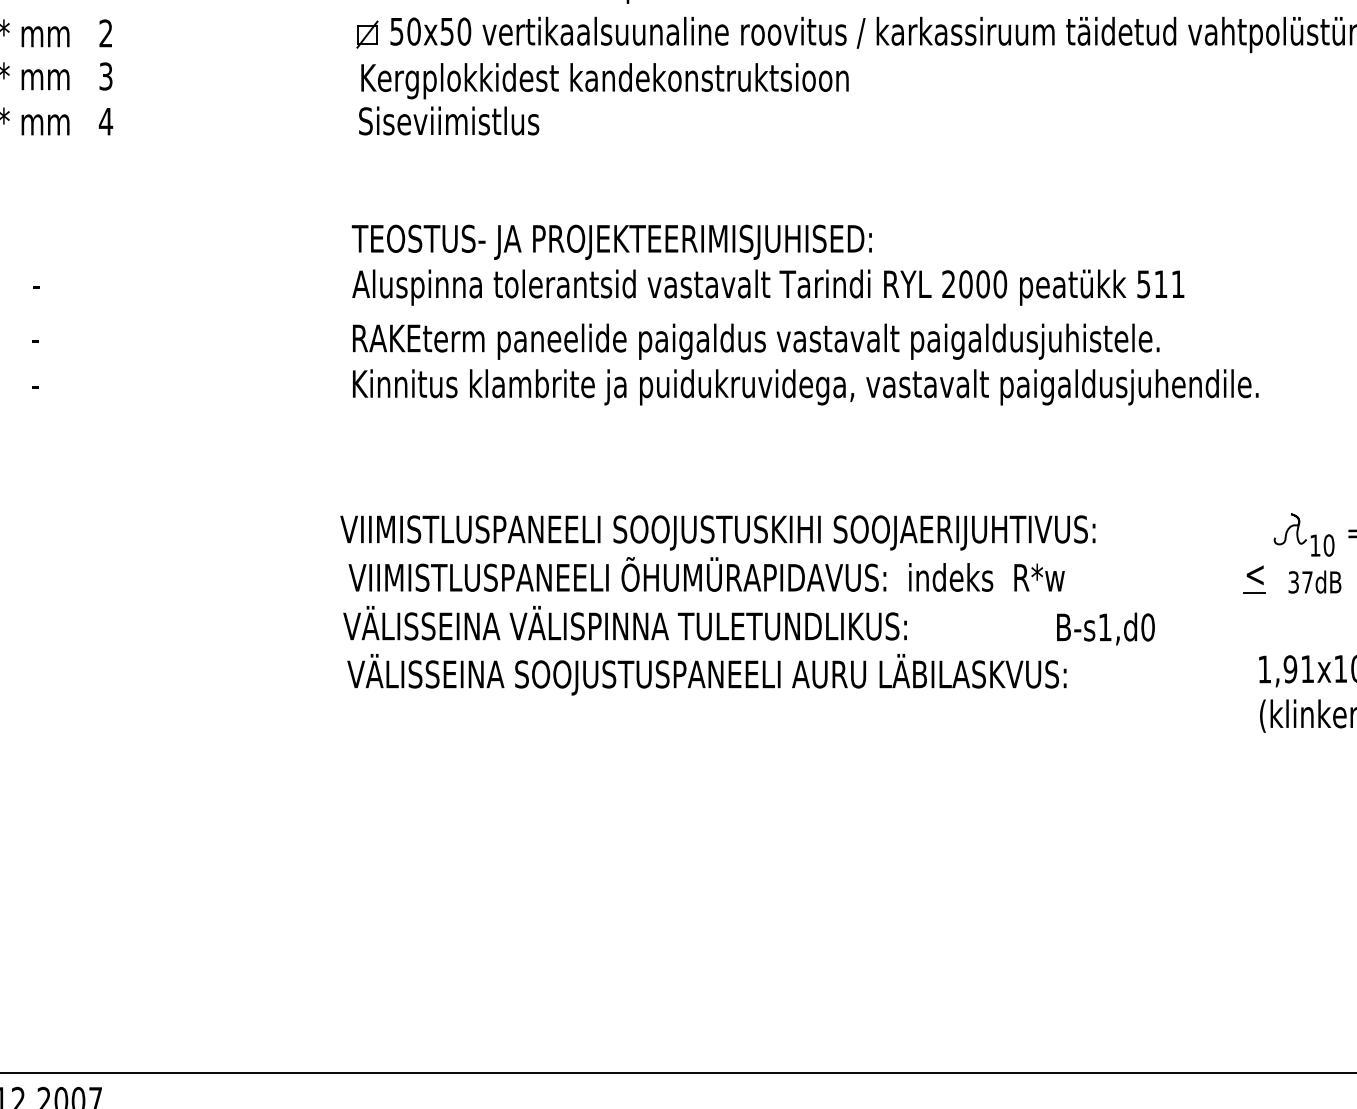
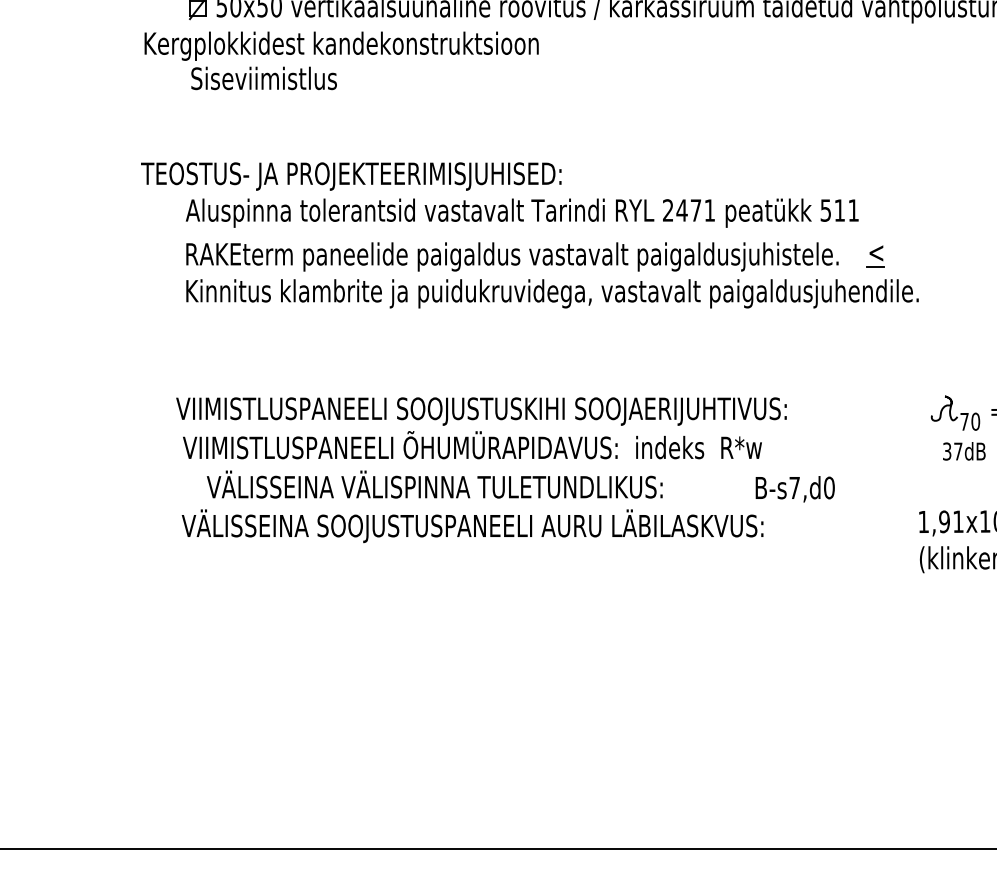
text: (604, 81) -> (341, 46), moved
text: (611, 241) -> (350, 175), moved
text: (982, 284) -> (695, 210), 2000 -> 2471
text: (1315, 545) -> (964, 421), 10 -> 70
part: (1254, 579) -> (875, 256), moved
text: (624, 623) -> (434, 484), moved
text: (1105, 627) -> (794, 488), B-s1,d0 -> B-s7,d0

